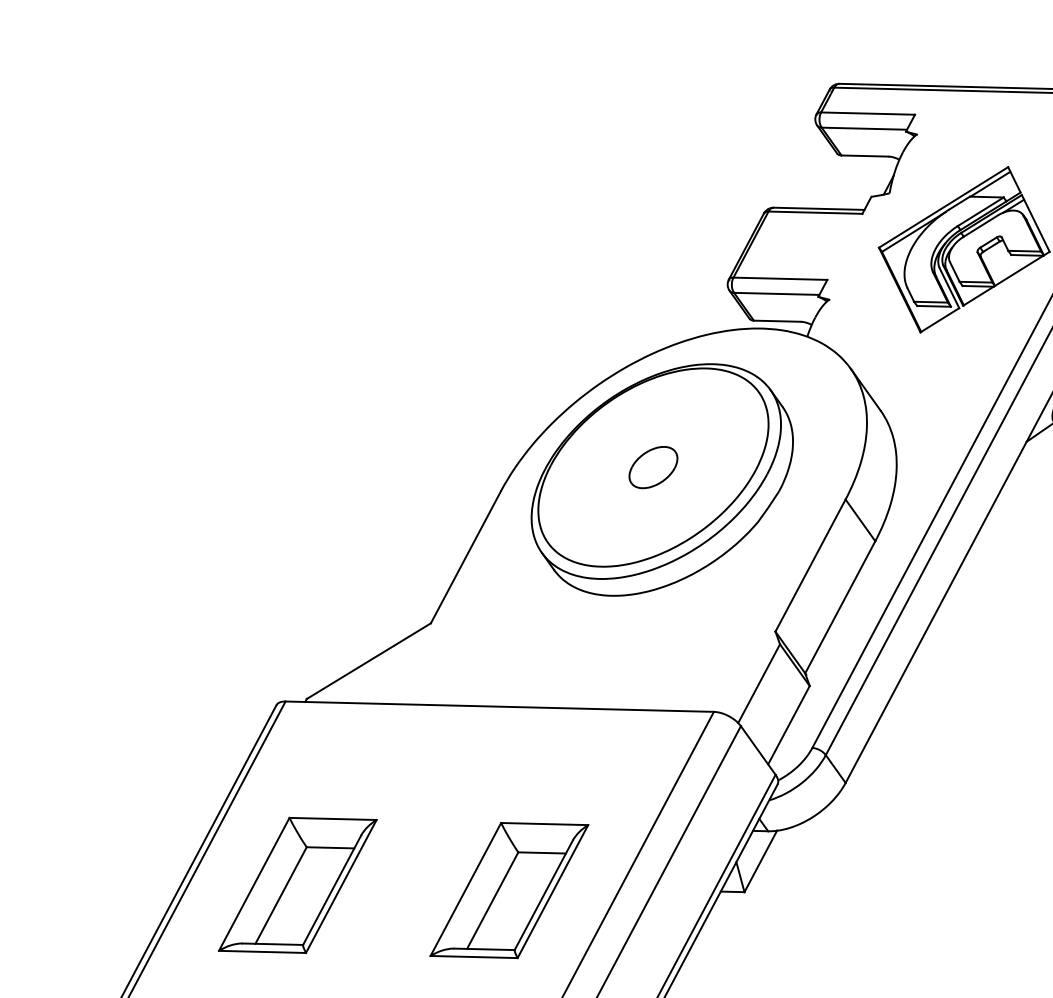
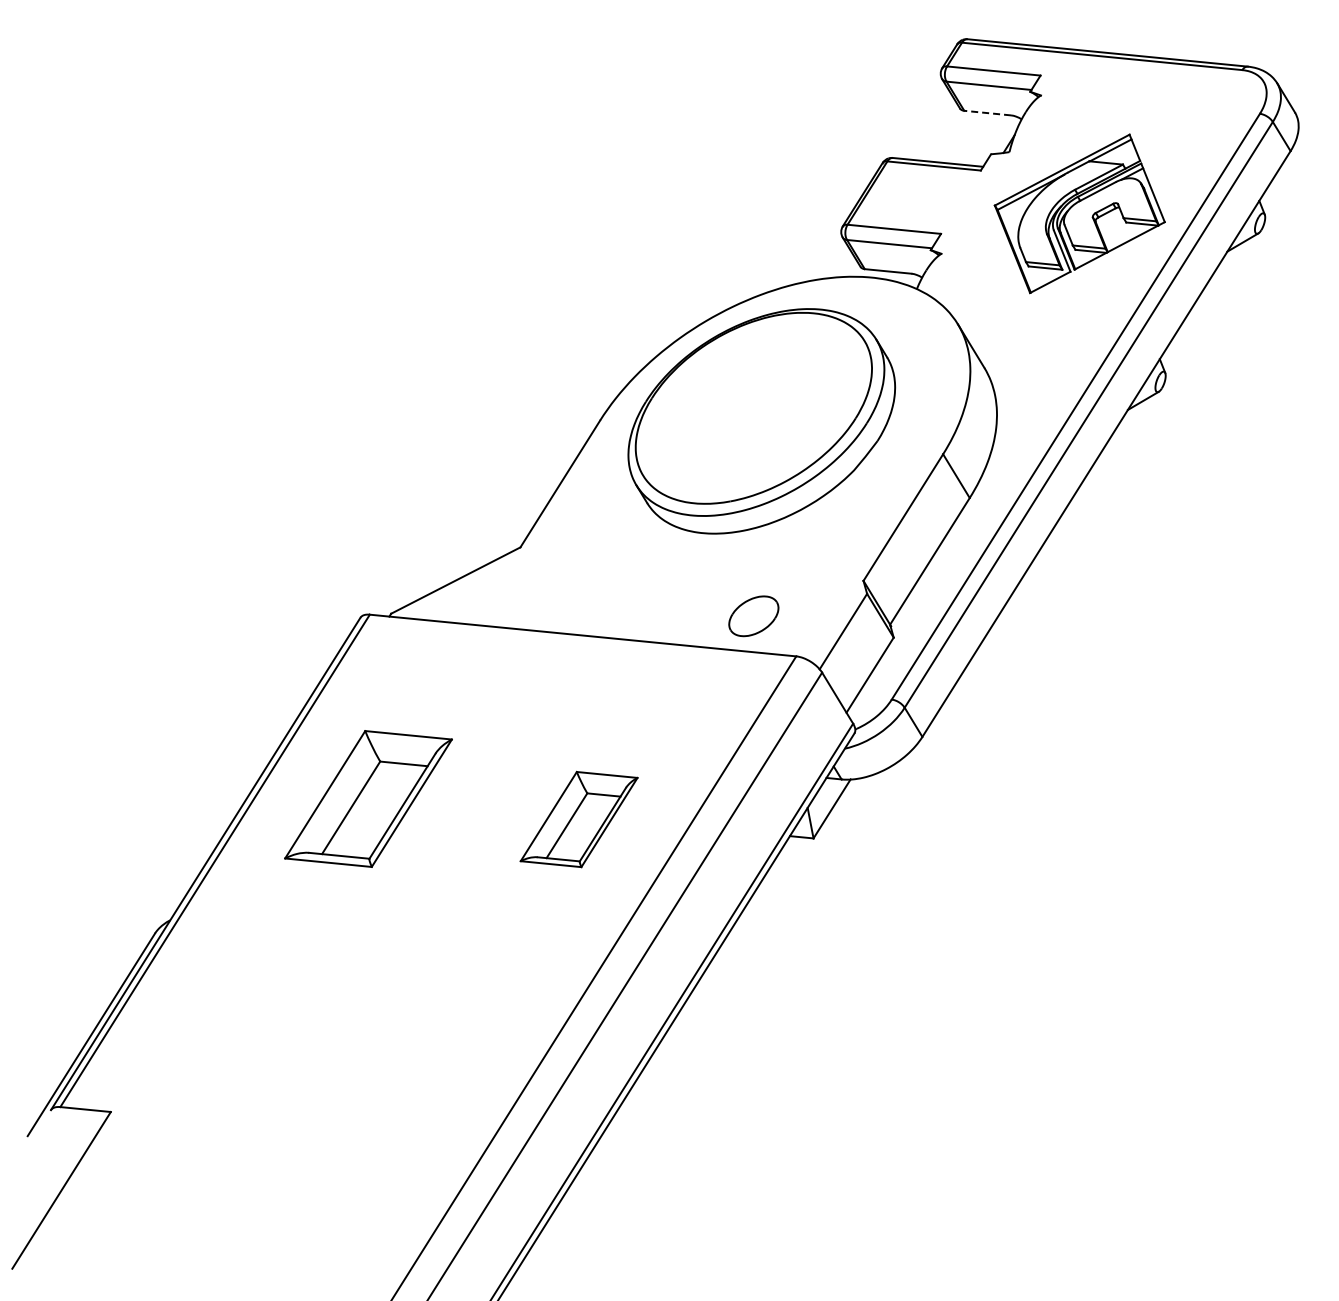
line: (864, 156) -> (987, 113), solid -> dashed
part: (653, 467) -> (753, 616), moved
part: (508, 890) -> (578, 819), size x0.7

